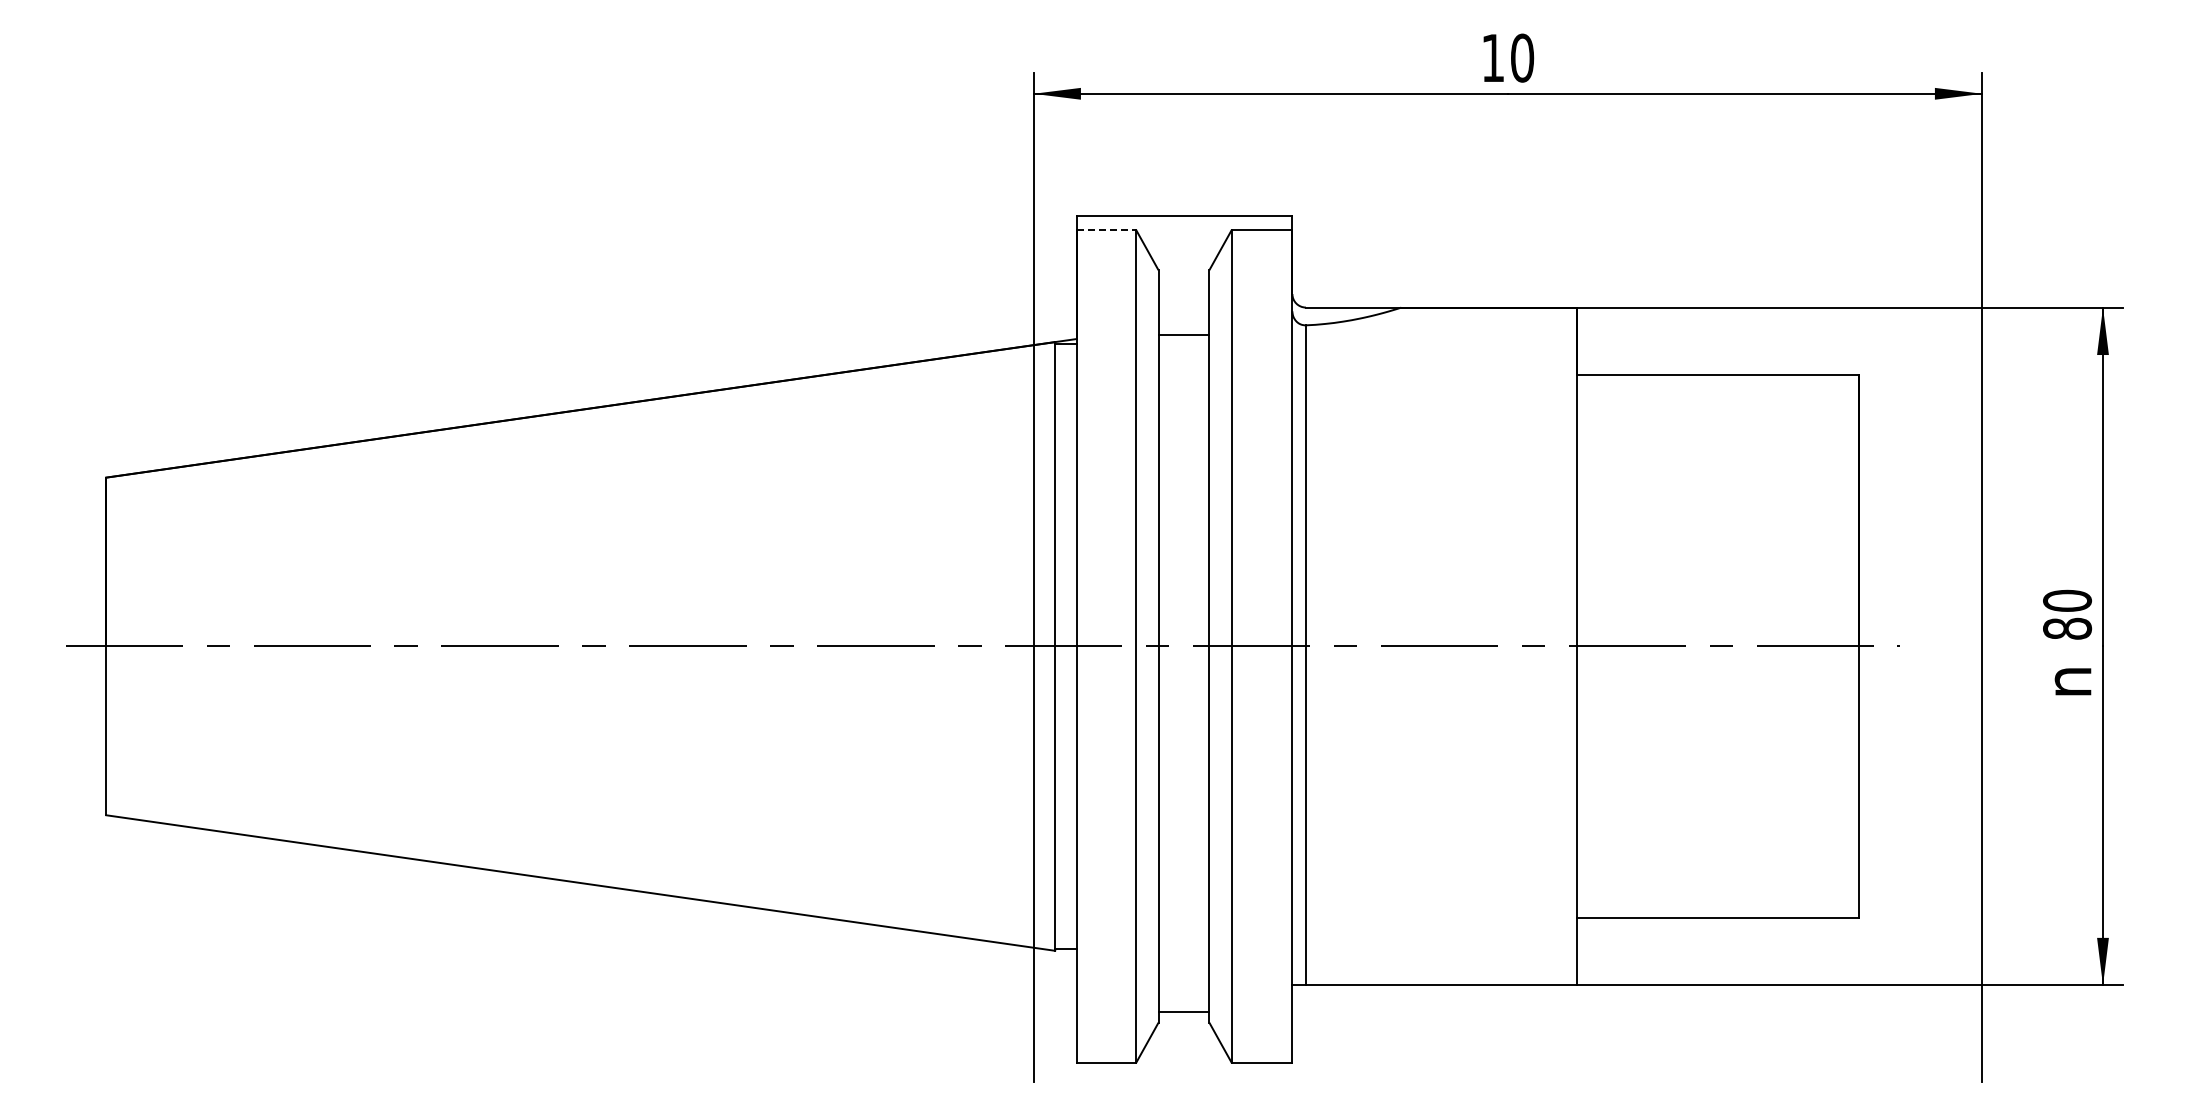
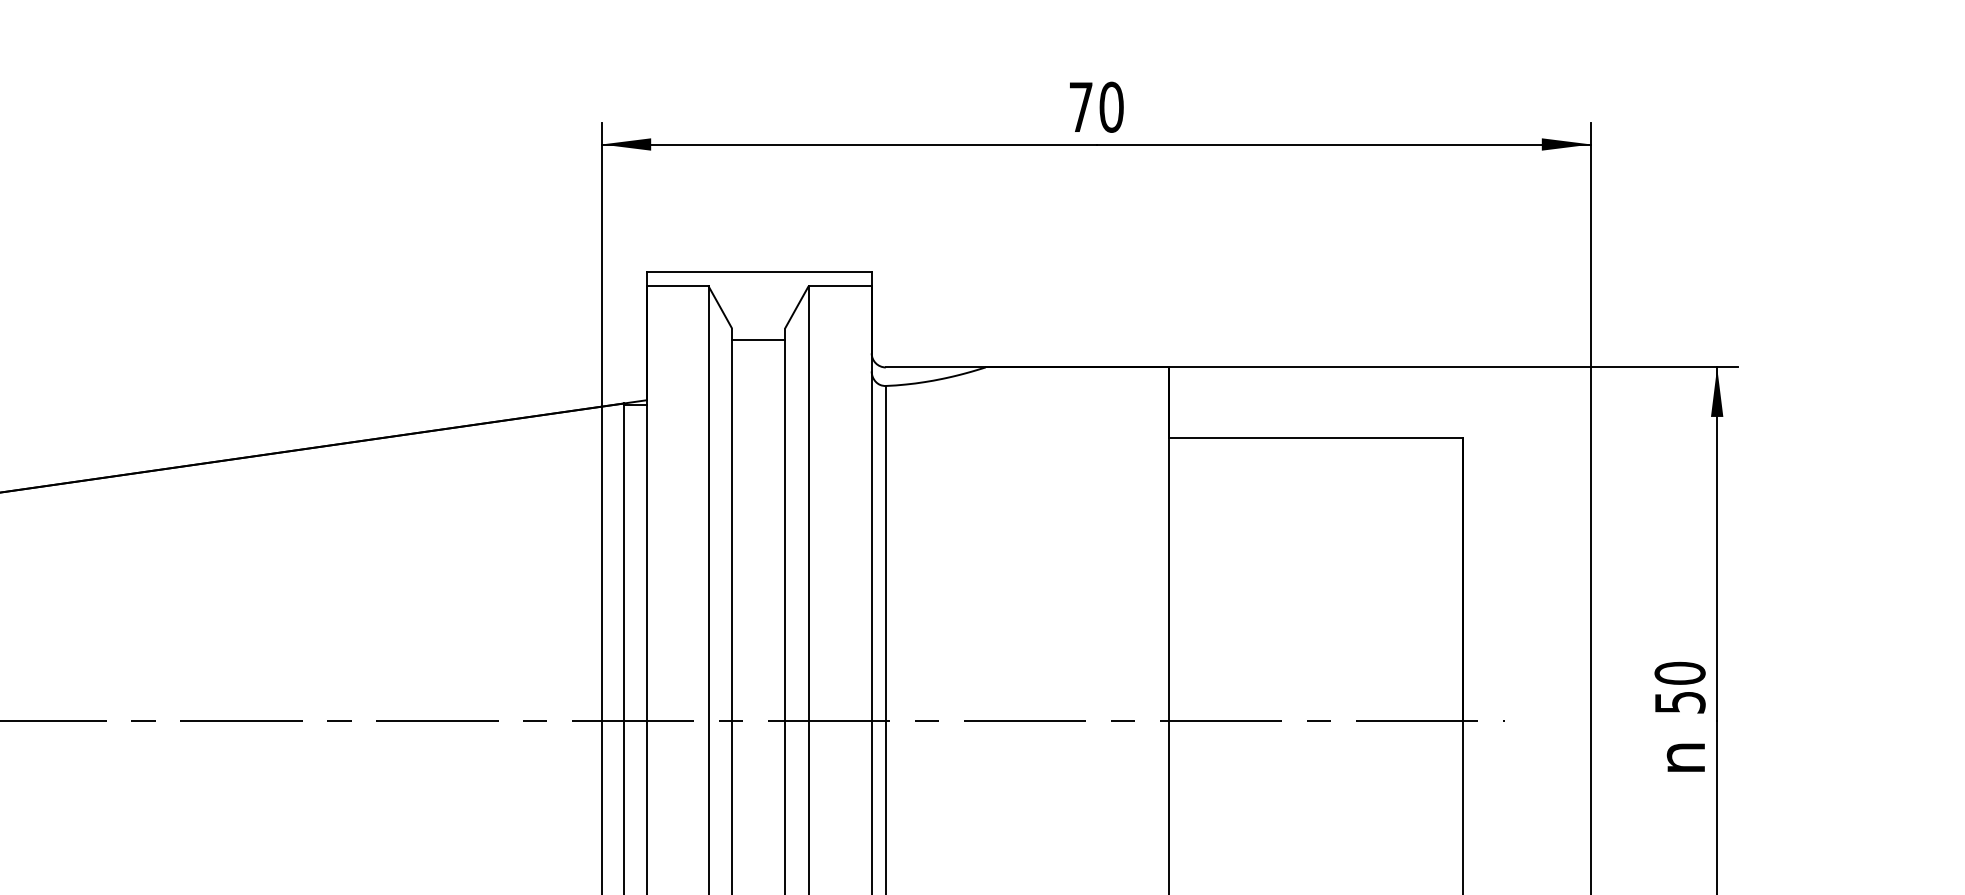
text: (1492, 57) -> (1080, 106), 10 -> 70
line: (1106, 229) -> (677, 286), dashed -> solid
line: (1183, 335) -> (758, 340), moved
text: (2067, 628) -> (1680, 702), 80 -> 50

